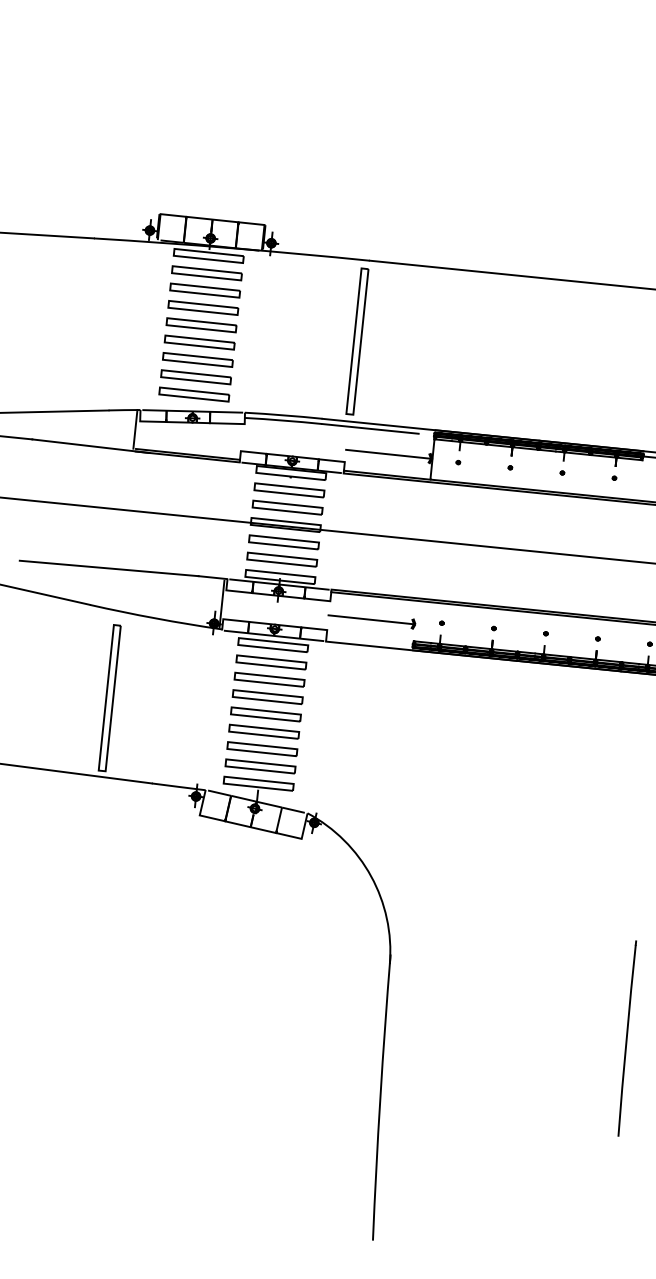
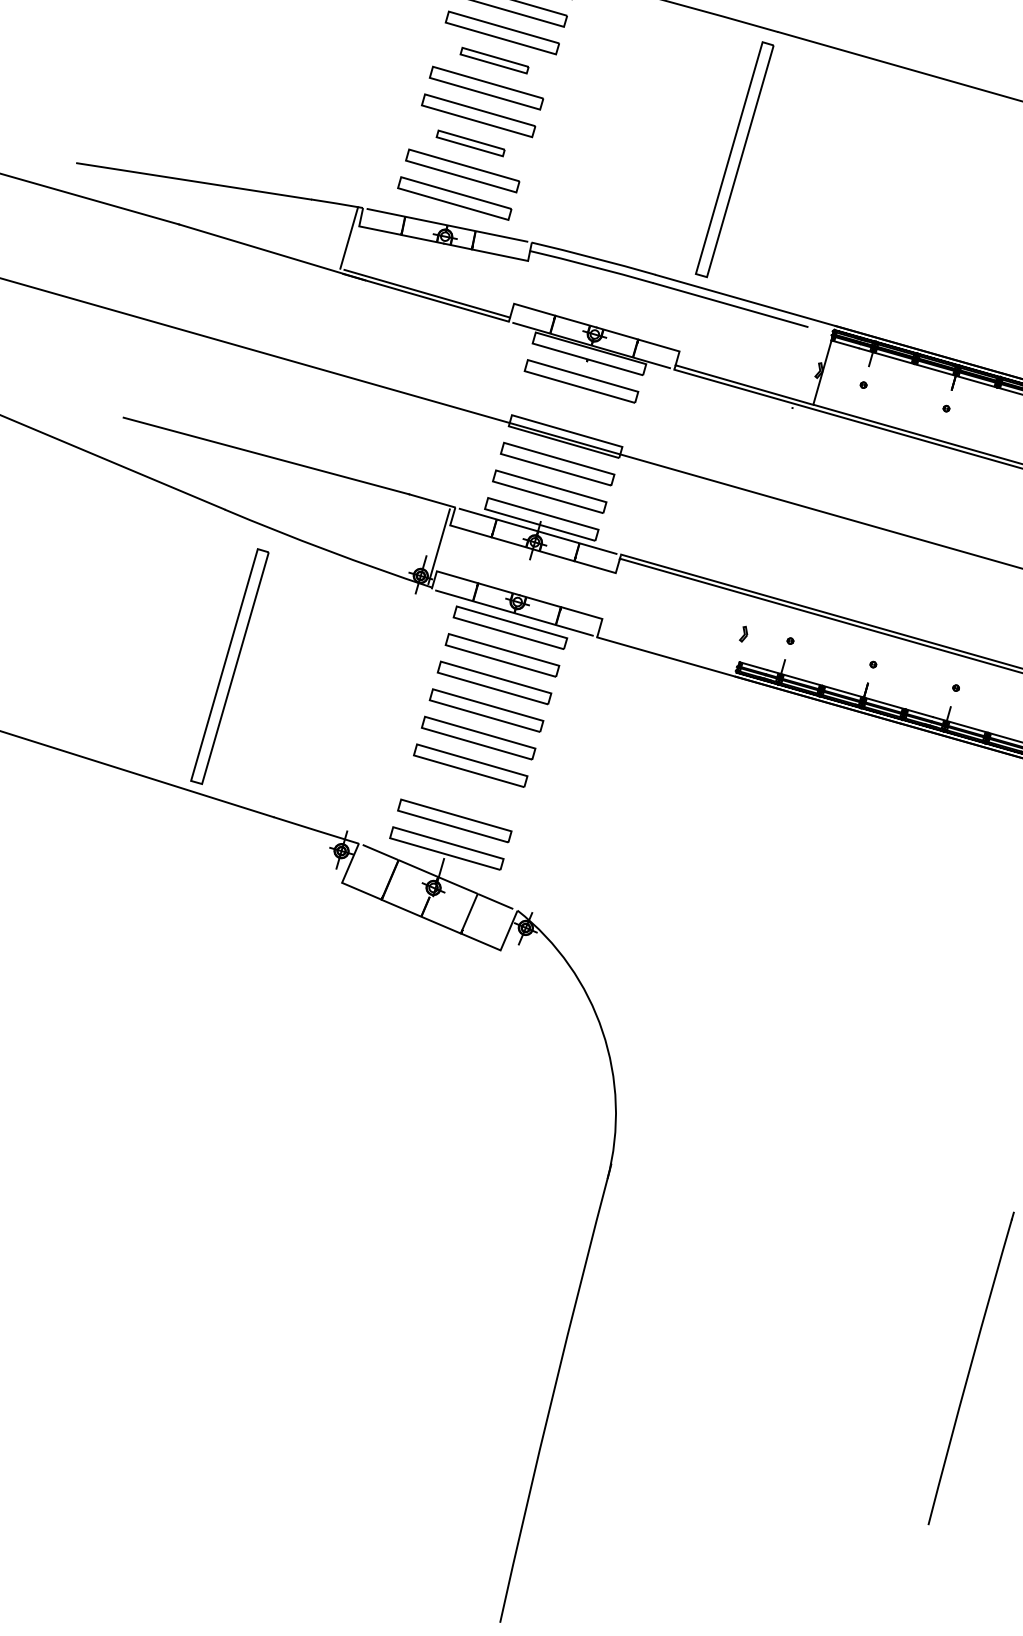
part: (203, 307) -> (494, 59), size x0.6
part: (197, 359) -> (470, 142), size x0.6
line: (388, 453) -> (752, 350), removed
part: (287, 507) -> (573, 408), removed
line: (370, 619) -> (675, 614), removed
part: (262, 748) -> (463, 792), removed

